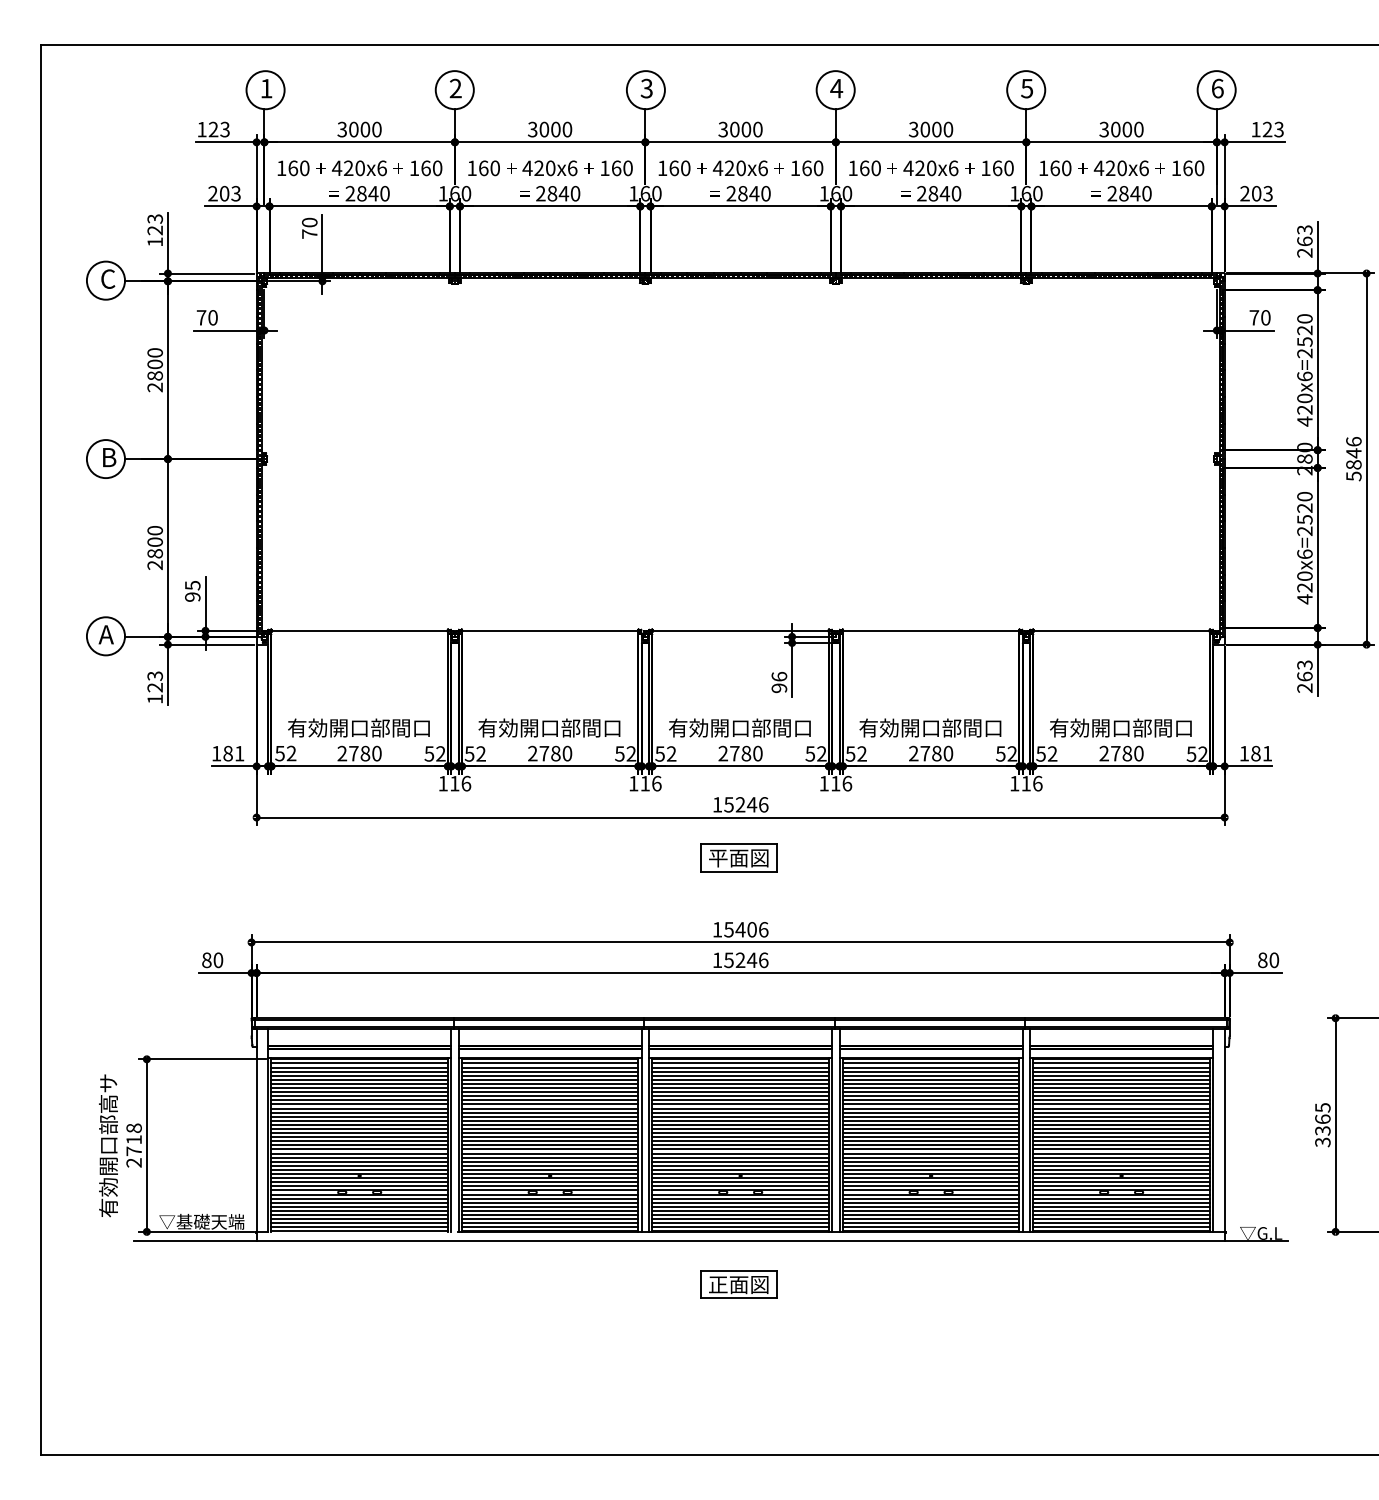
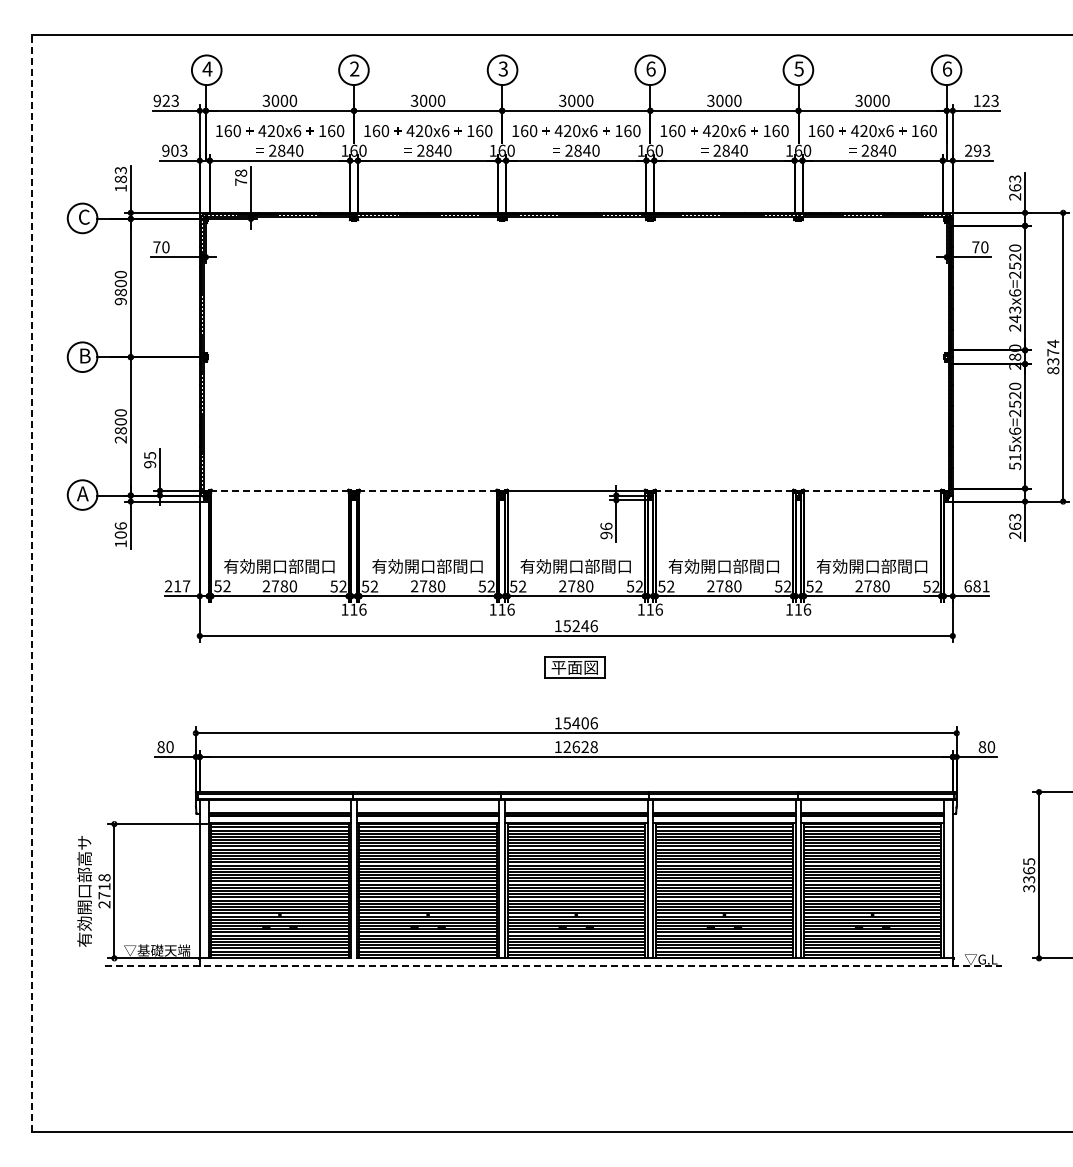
text: (266, 87) -> (207, 68), 1 -> 4
text: (836, 87) -> (650, 68), 4 -> 6
text: (200, 129) -> (156, 100), 123 -> 923
text: (212, 193) -> (165, 150), 203 -> 903
text: (1256, 193) -> (977, 150), 203 -> 293
text: (308, 221) -> (240, 172), 70 -> 78
text: (154, 230) -> (120, 179), 123 -> 183
text: (154, 387) -> (120, 301), 2800 -> 9800
text: (1305, 410) -> (1015, 319), 420x6=2520 -> 243x6=2520
text: (1354, 458) -> (1053, 356), 5846 -> 8374
text: (1305, 588) -> (1015, 457), 420x6=2520 -> 515x6=2520
line: (359, 630) -> (279, 490), solid -> dashed
line: (550, 630) -> (428, 490), solid -> dashed
line: (931, 630) -> (724, 490), solid -> dashed
line: (1121, 630) -> (872, 490), solid -> dashed
text: (154, 681) -> (120, 530), 123 -> 106
line: (40, 750) -> (31, 583), solid -> dashed
text: (227, 753) -> (177, 586), 181 -> 217
text: (1243, 753) -> (967, 586), 181 -> 681
text: (746, 960) -> (580, 747), 15246 -> 12628
line: (711, 1241) -> (553, 965), solid -> dashed
part: (738, 1283) -> (574, 998), removed

